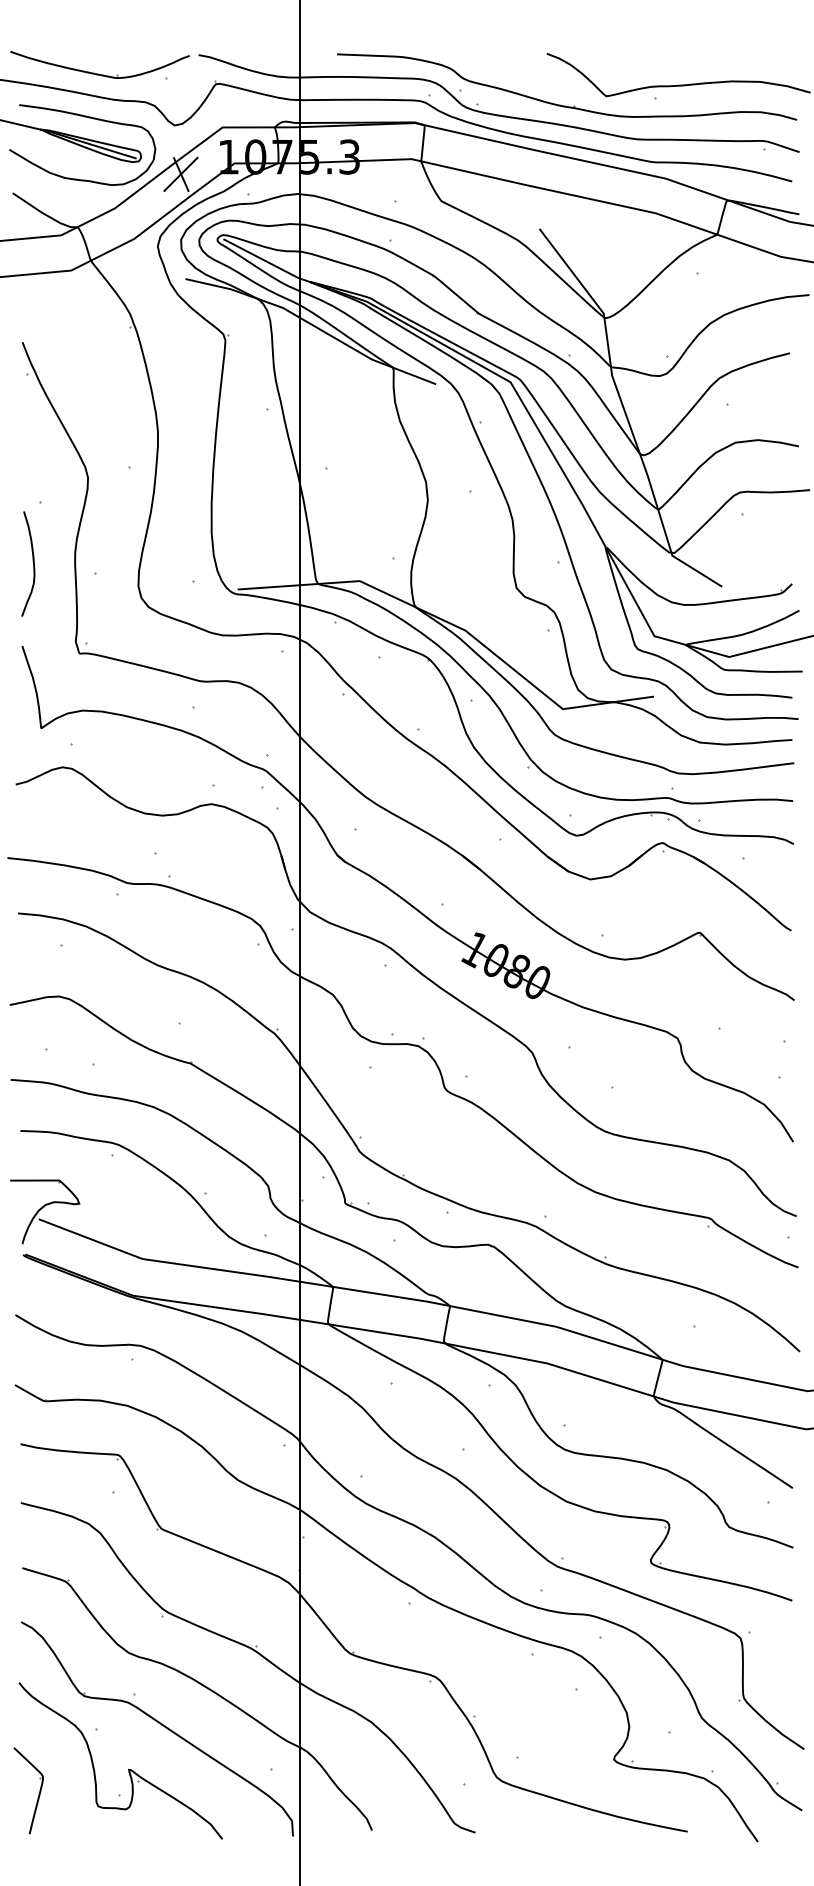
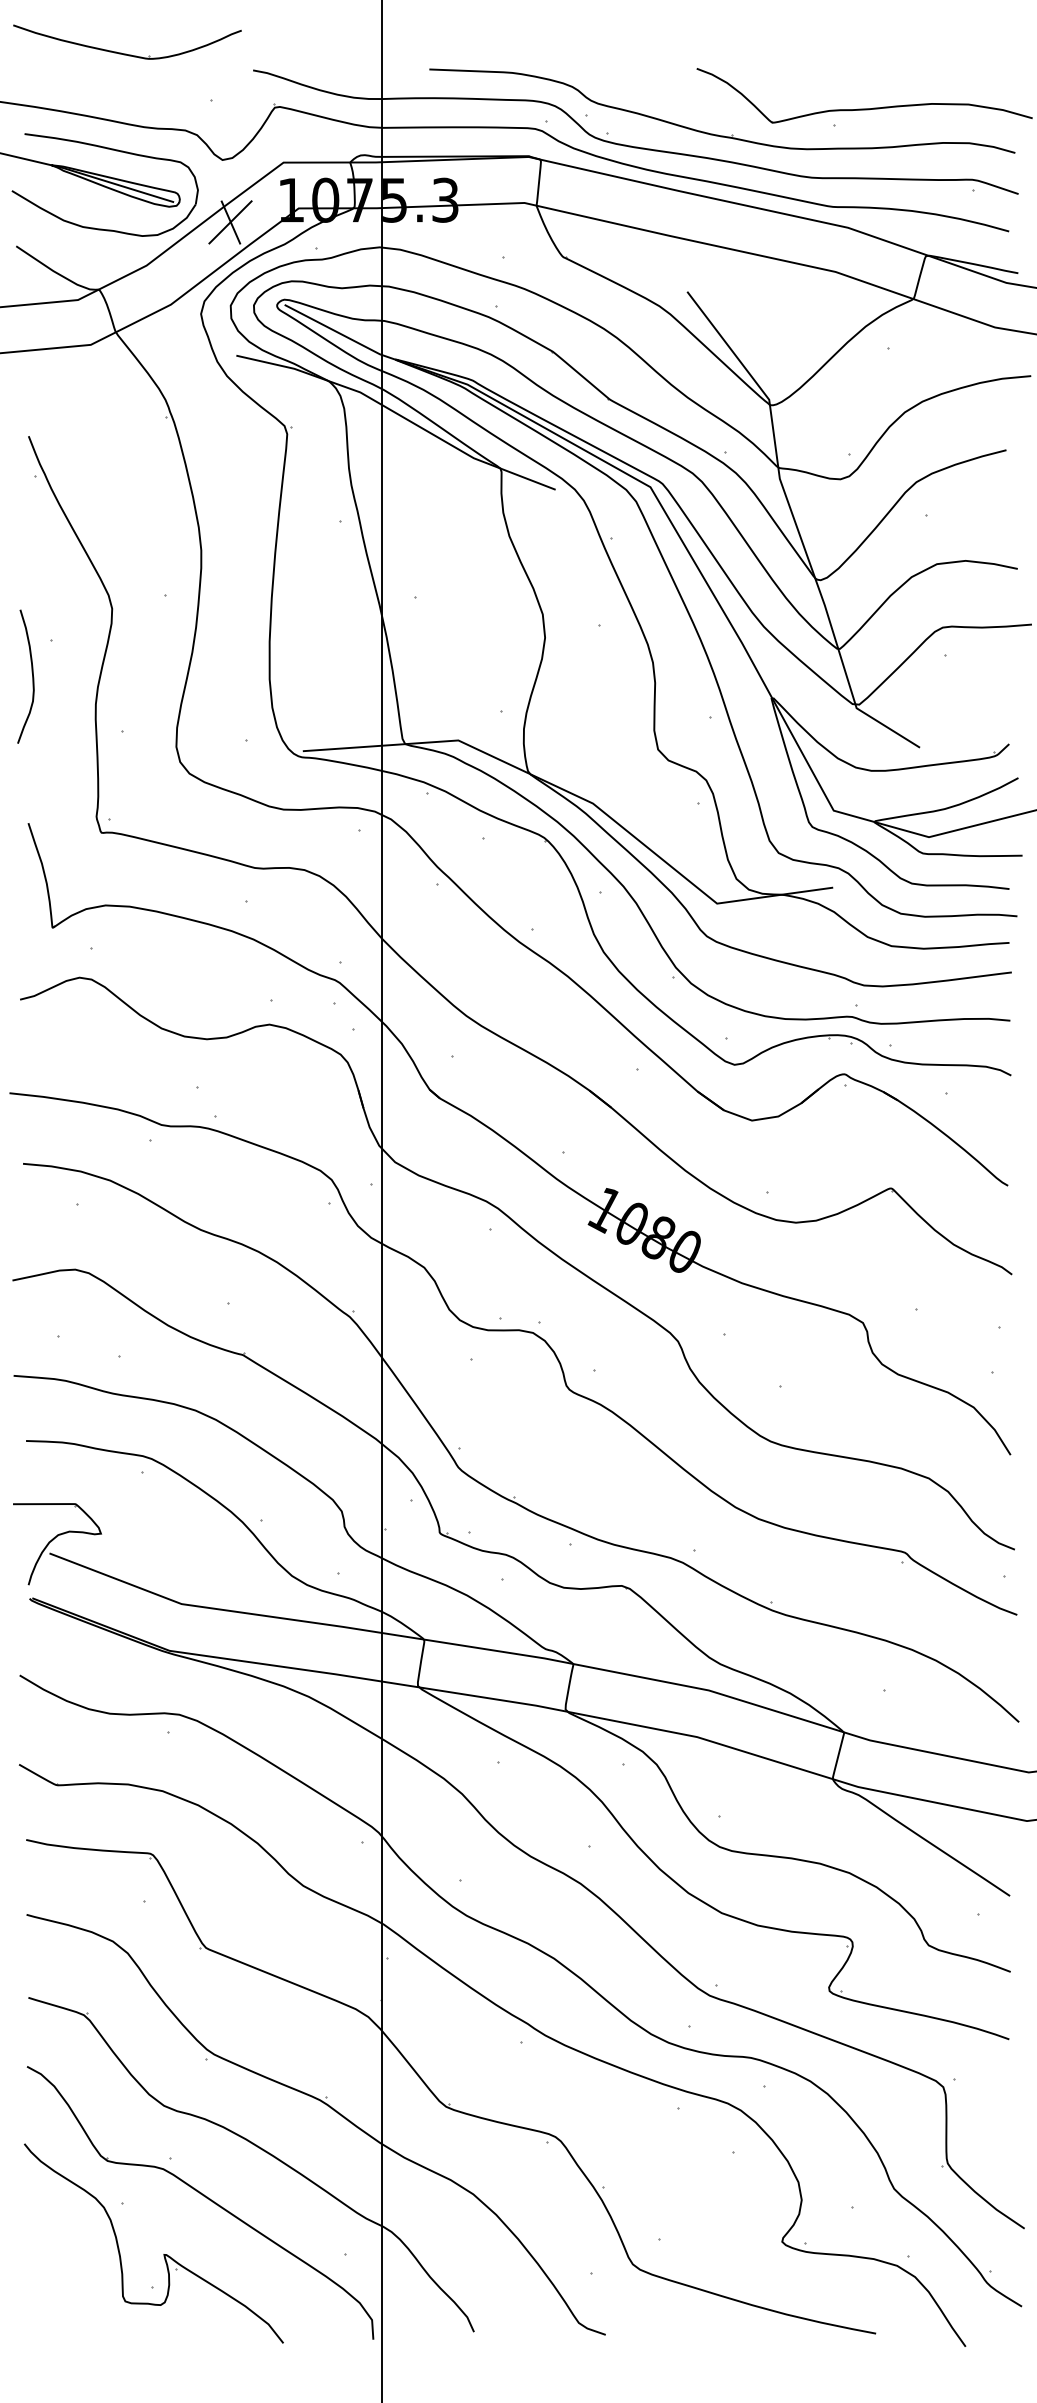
part: (98, 73) -> (125, 53), moved
curve: (32, 561) -> (31, 673), moved
part: (38, 1793) -> (49, 2284), removed

